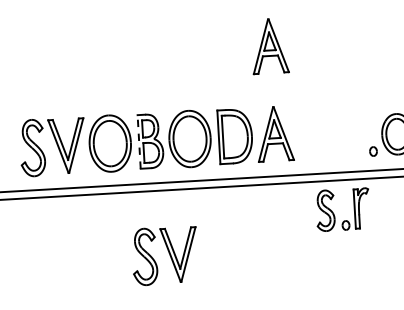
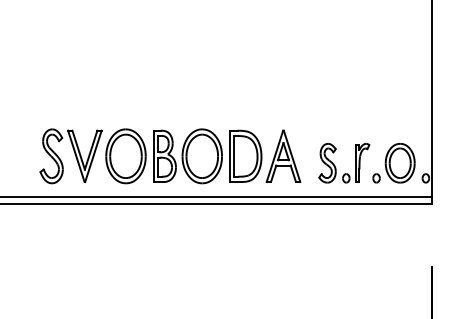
part: (269, 45) -> (283, 71), removed
line: (139, 142) -> (153, 156), dashed -> solid
part: (335, 214) -> (336, 167), moved
part: (164, 256) -> (171, 266), removed

